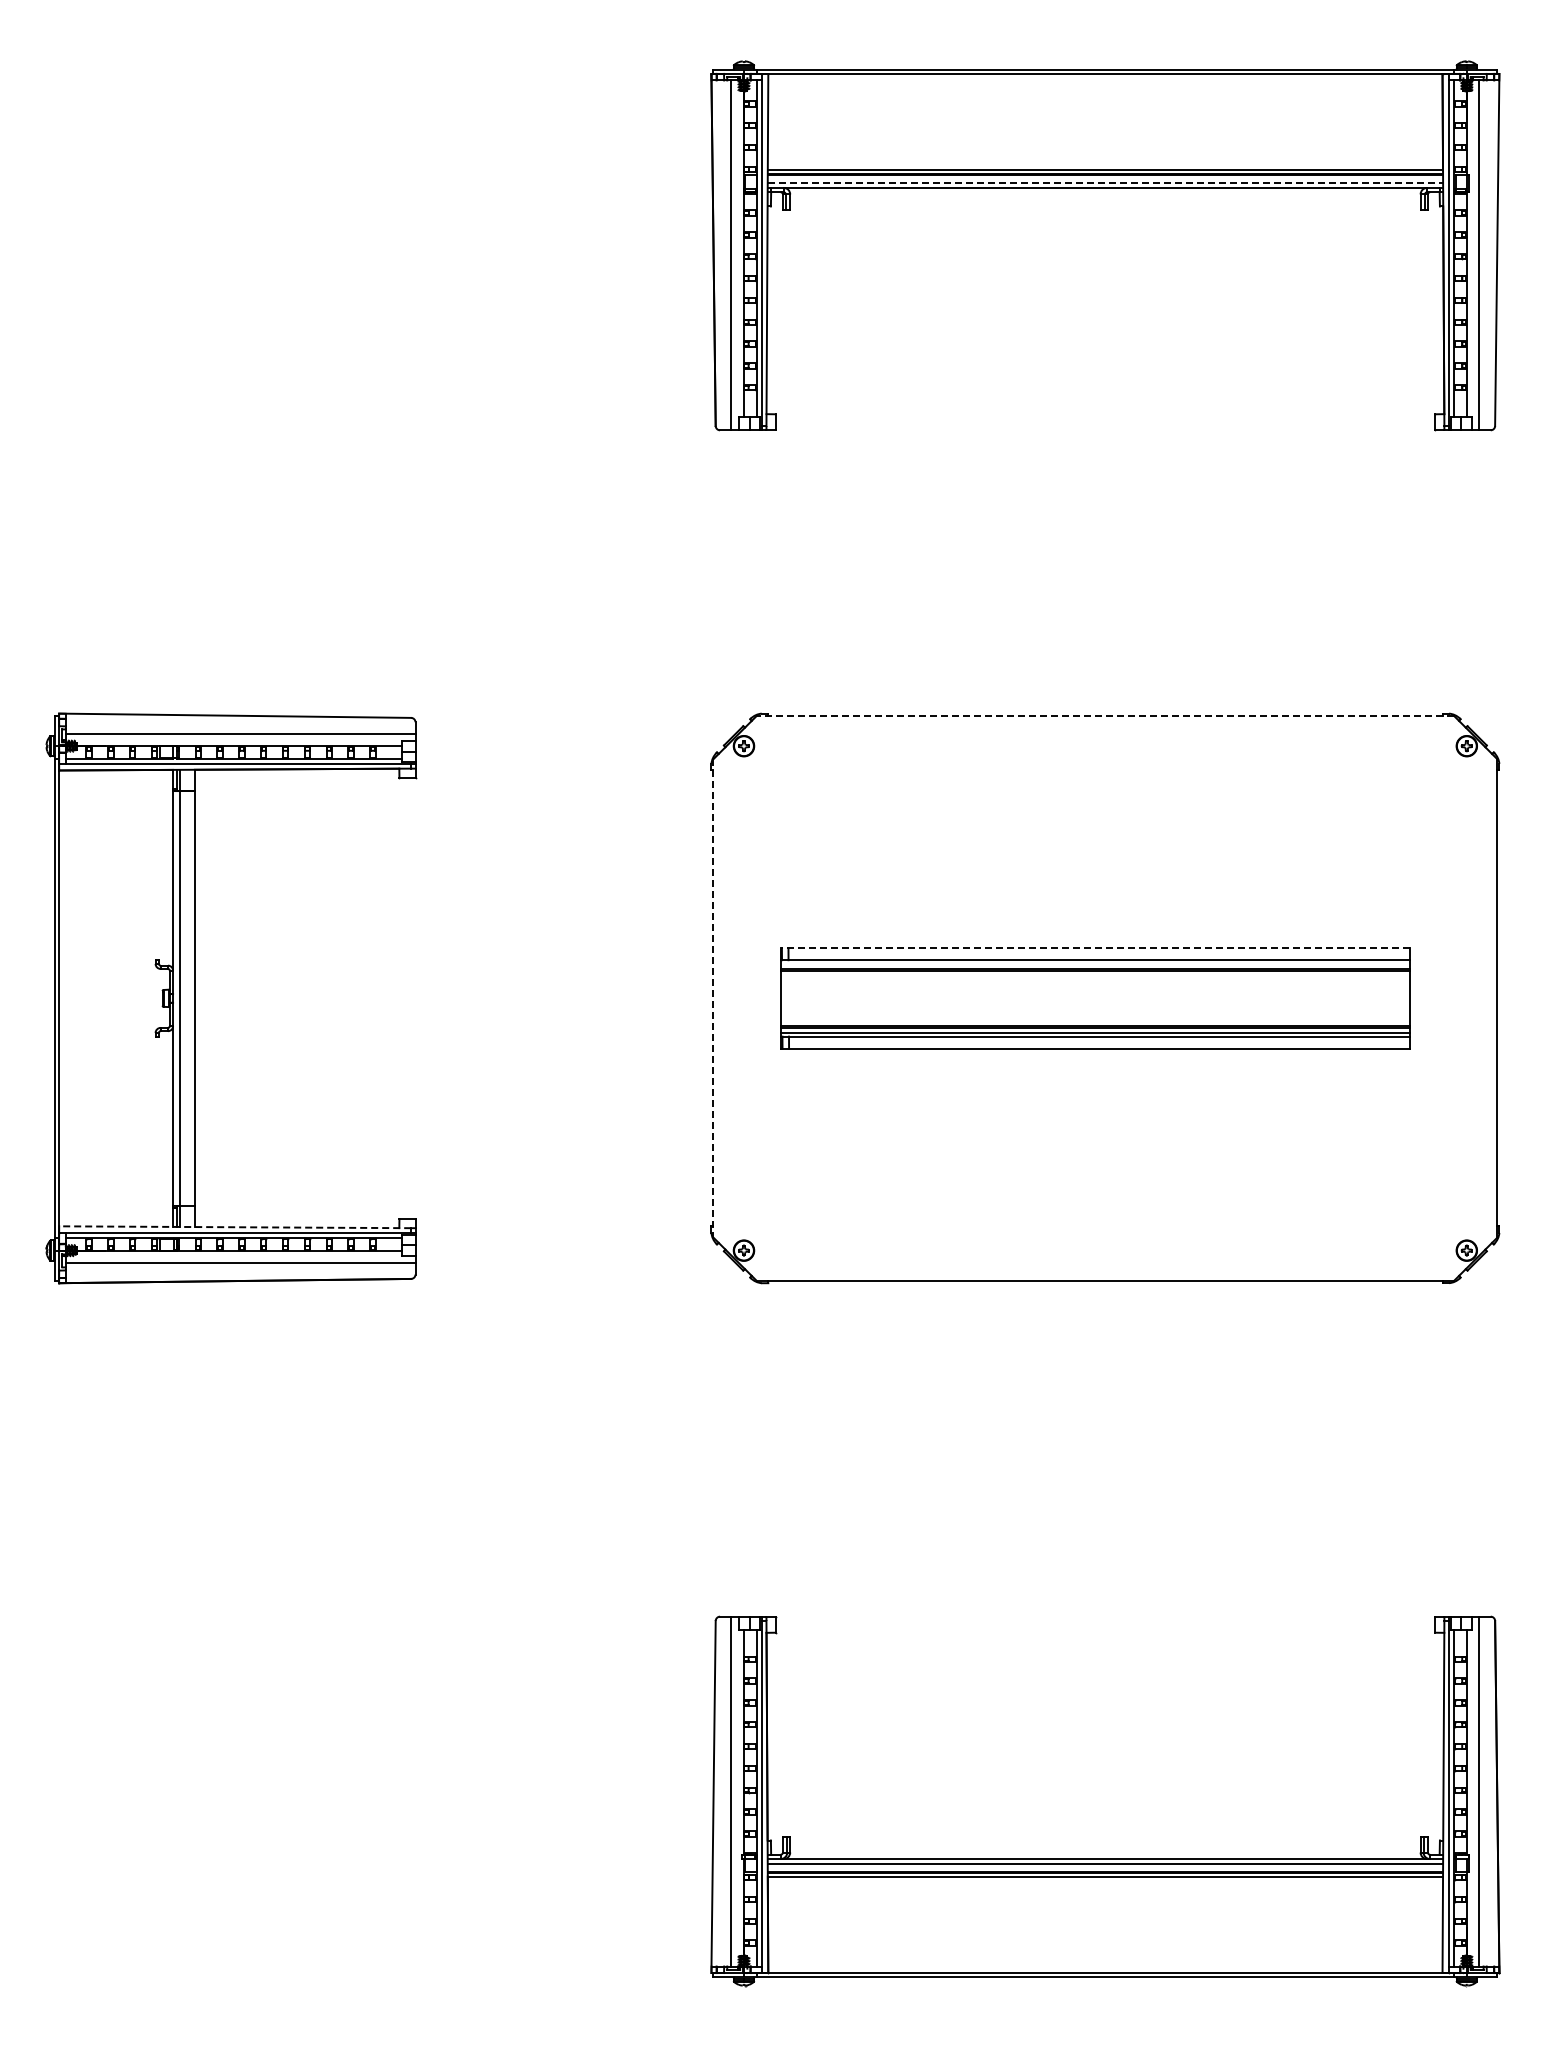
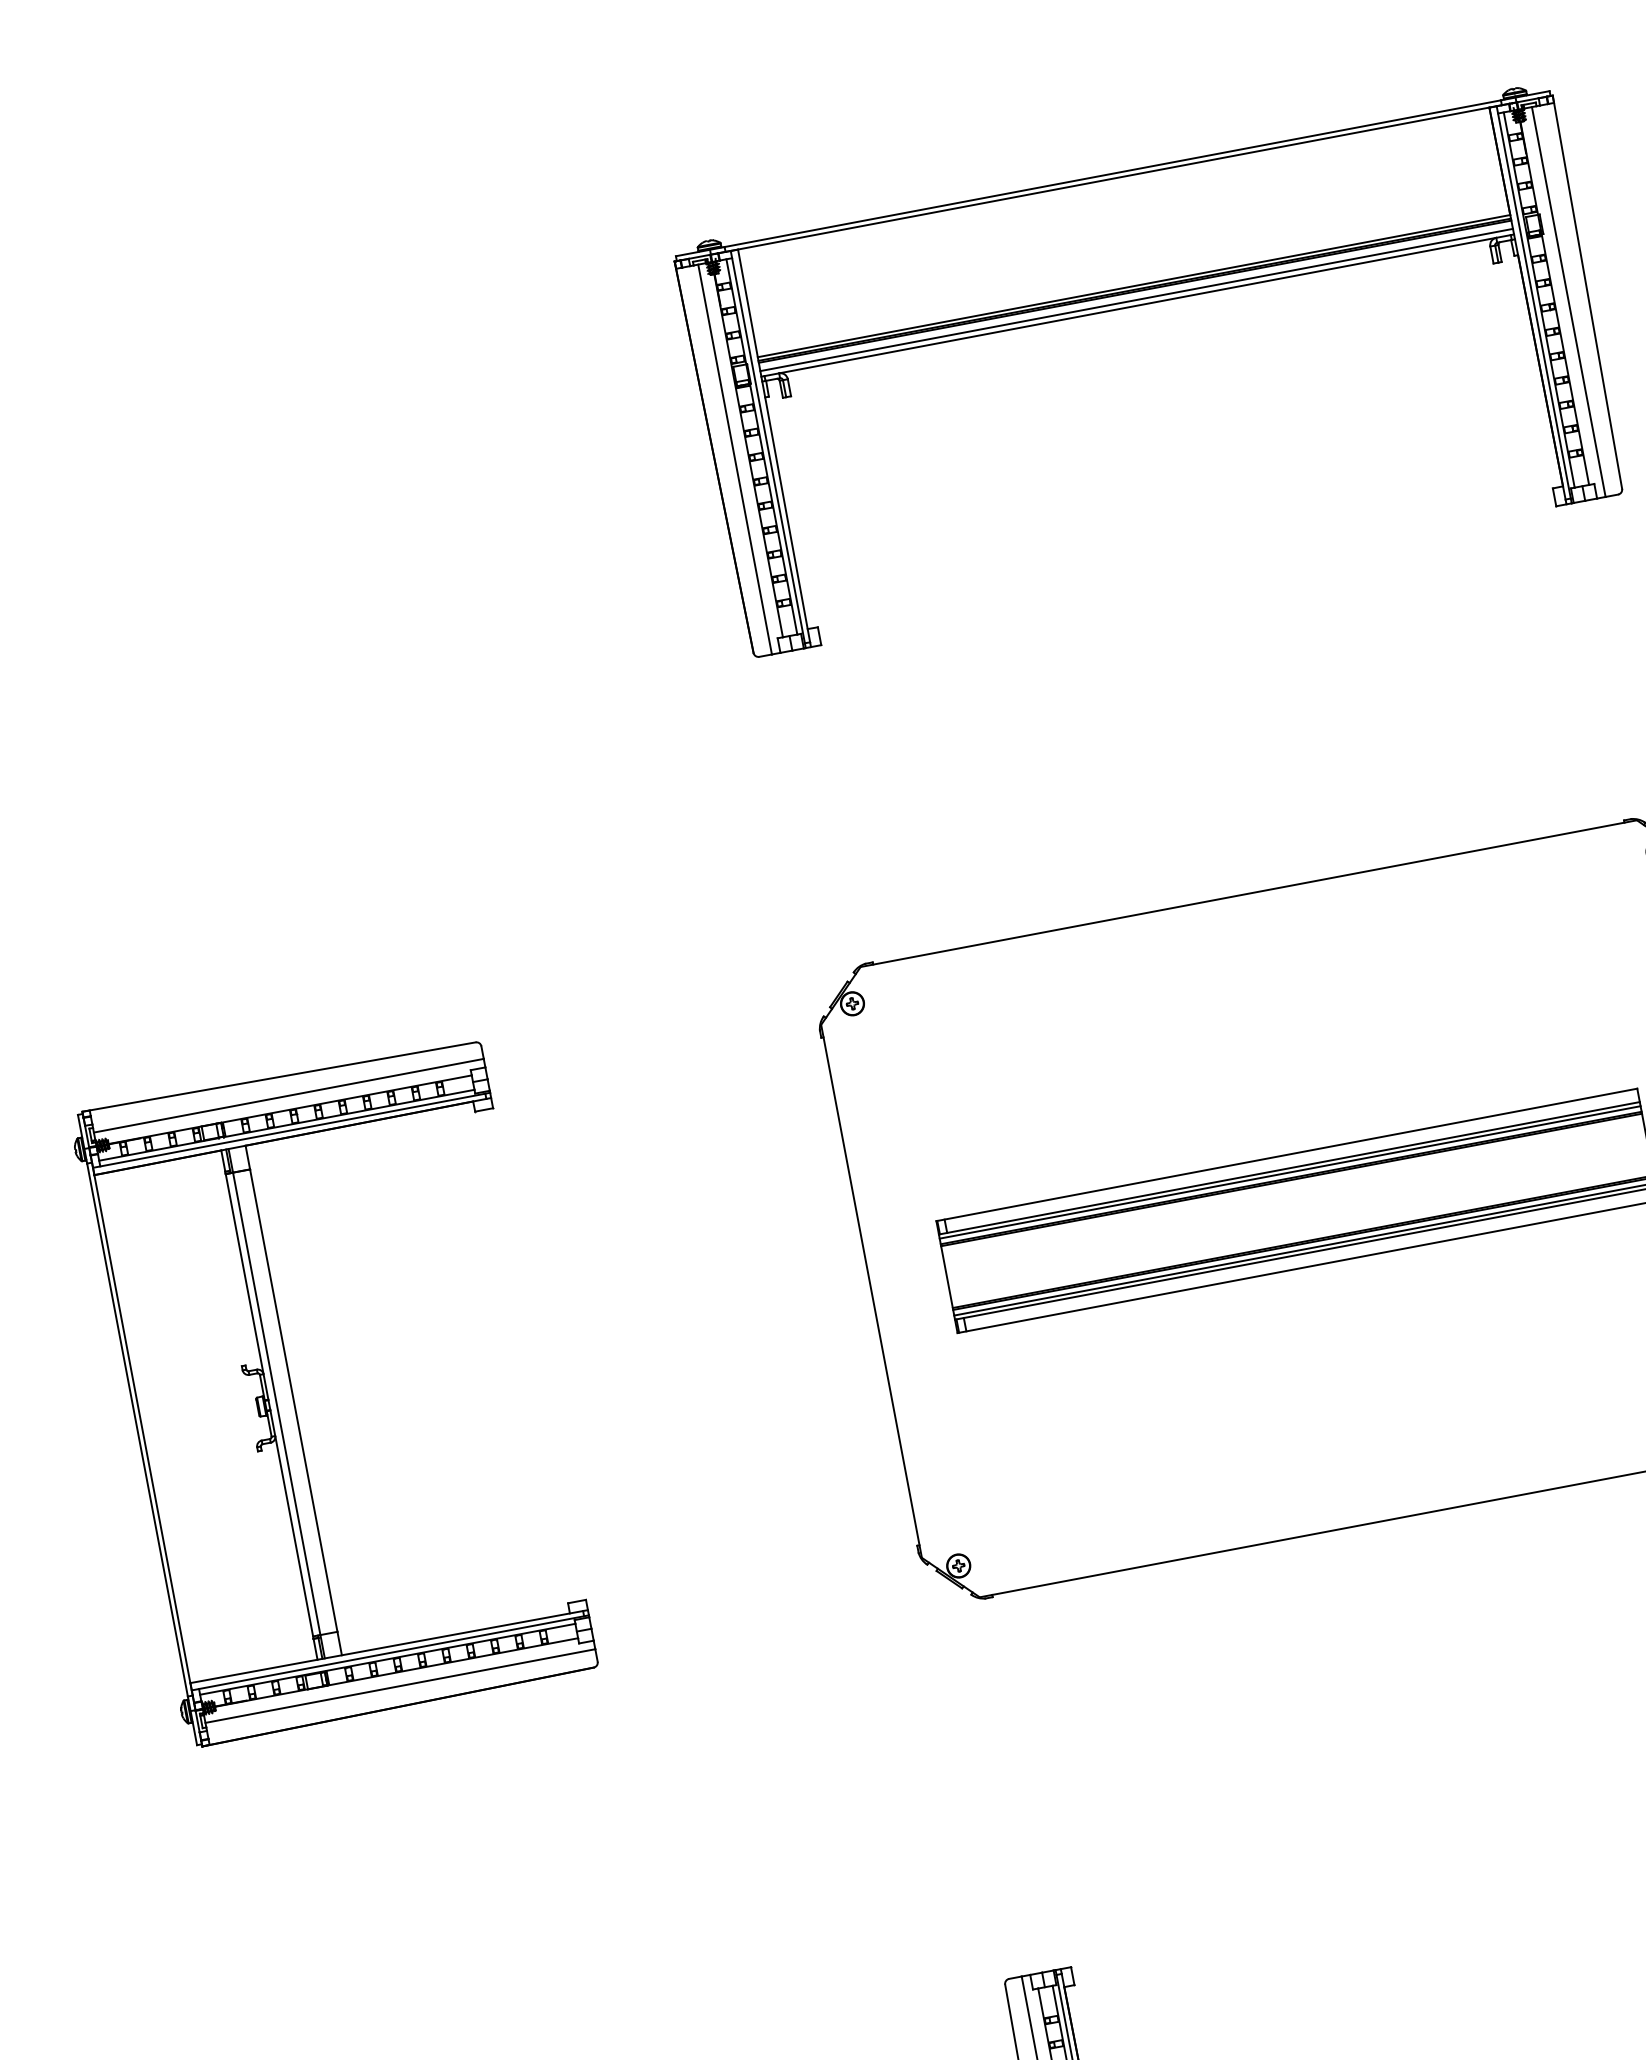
line: (1105, 182) -> (1136, 299), dashed -> solid
line: (1104, 715) -> (1247, 893), dashed -> solid
line: (1095, 948) -> (1286, 1155), dashed -> solid
line: (1095, 963) -> (1289, 1171), added
line: (713, 998) -> (871, 1291), dashed -> solid
line: (235, 1227) -> (387, 1647), dashed -> solid

